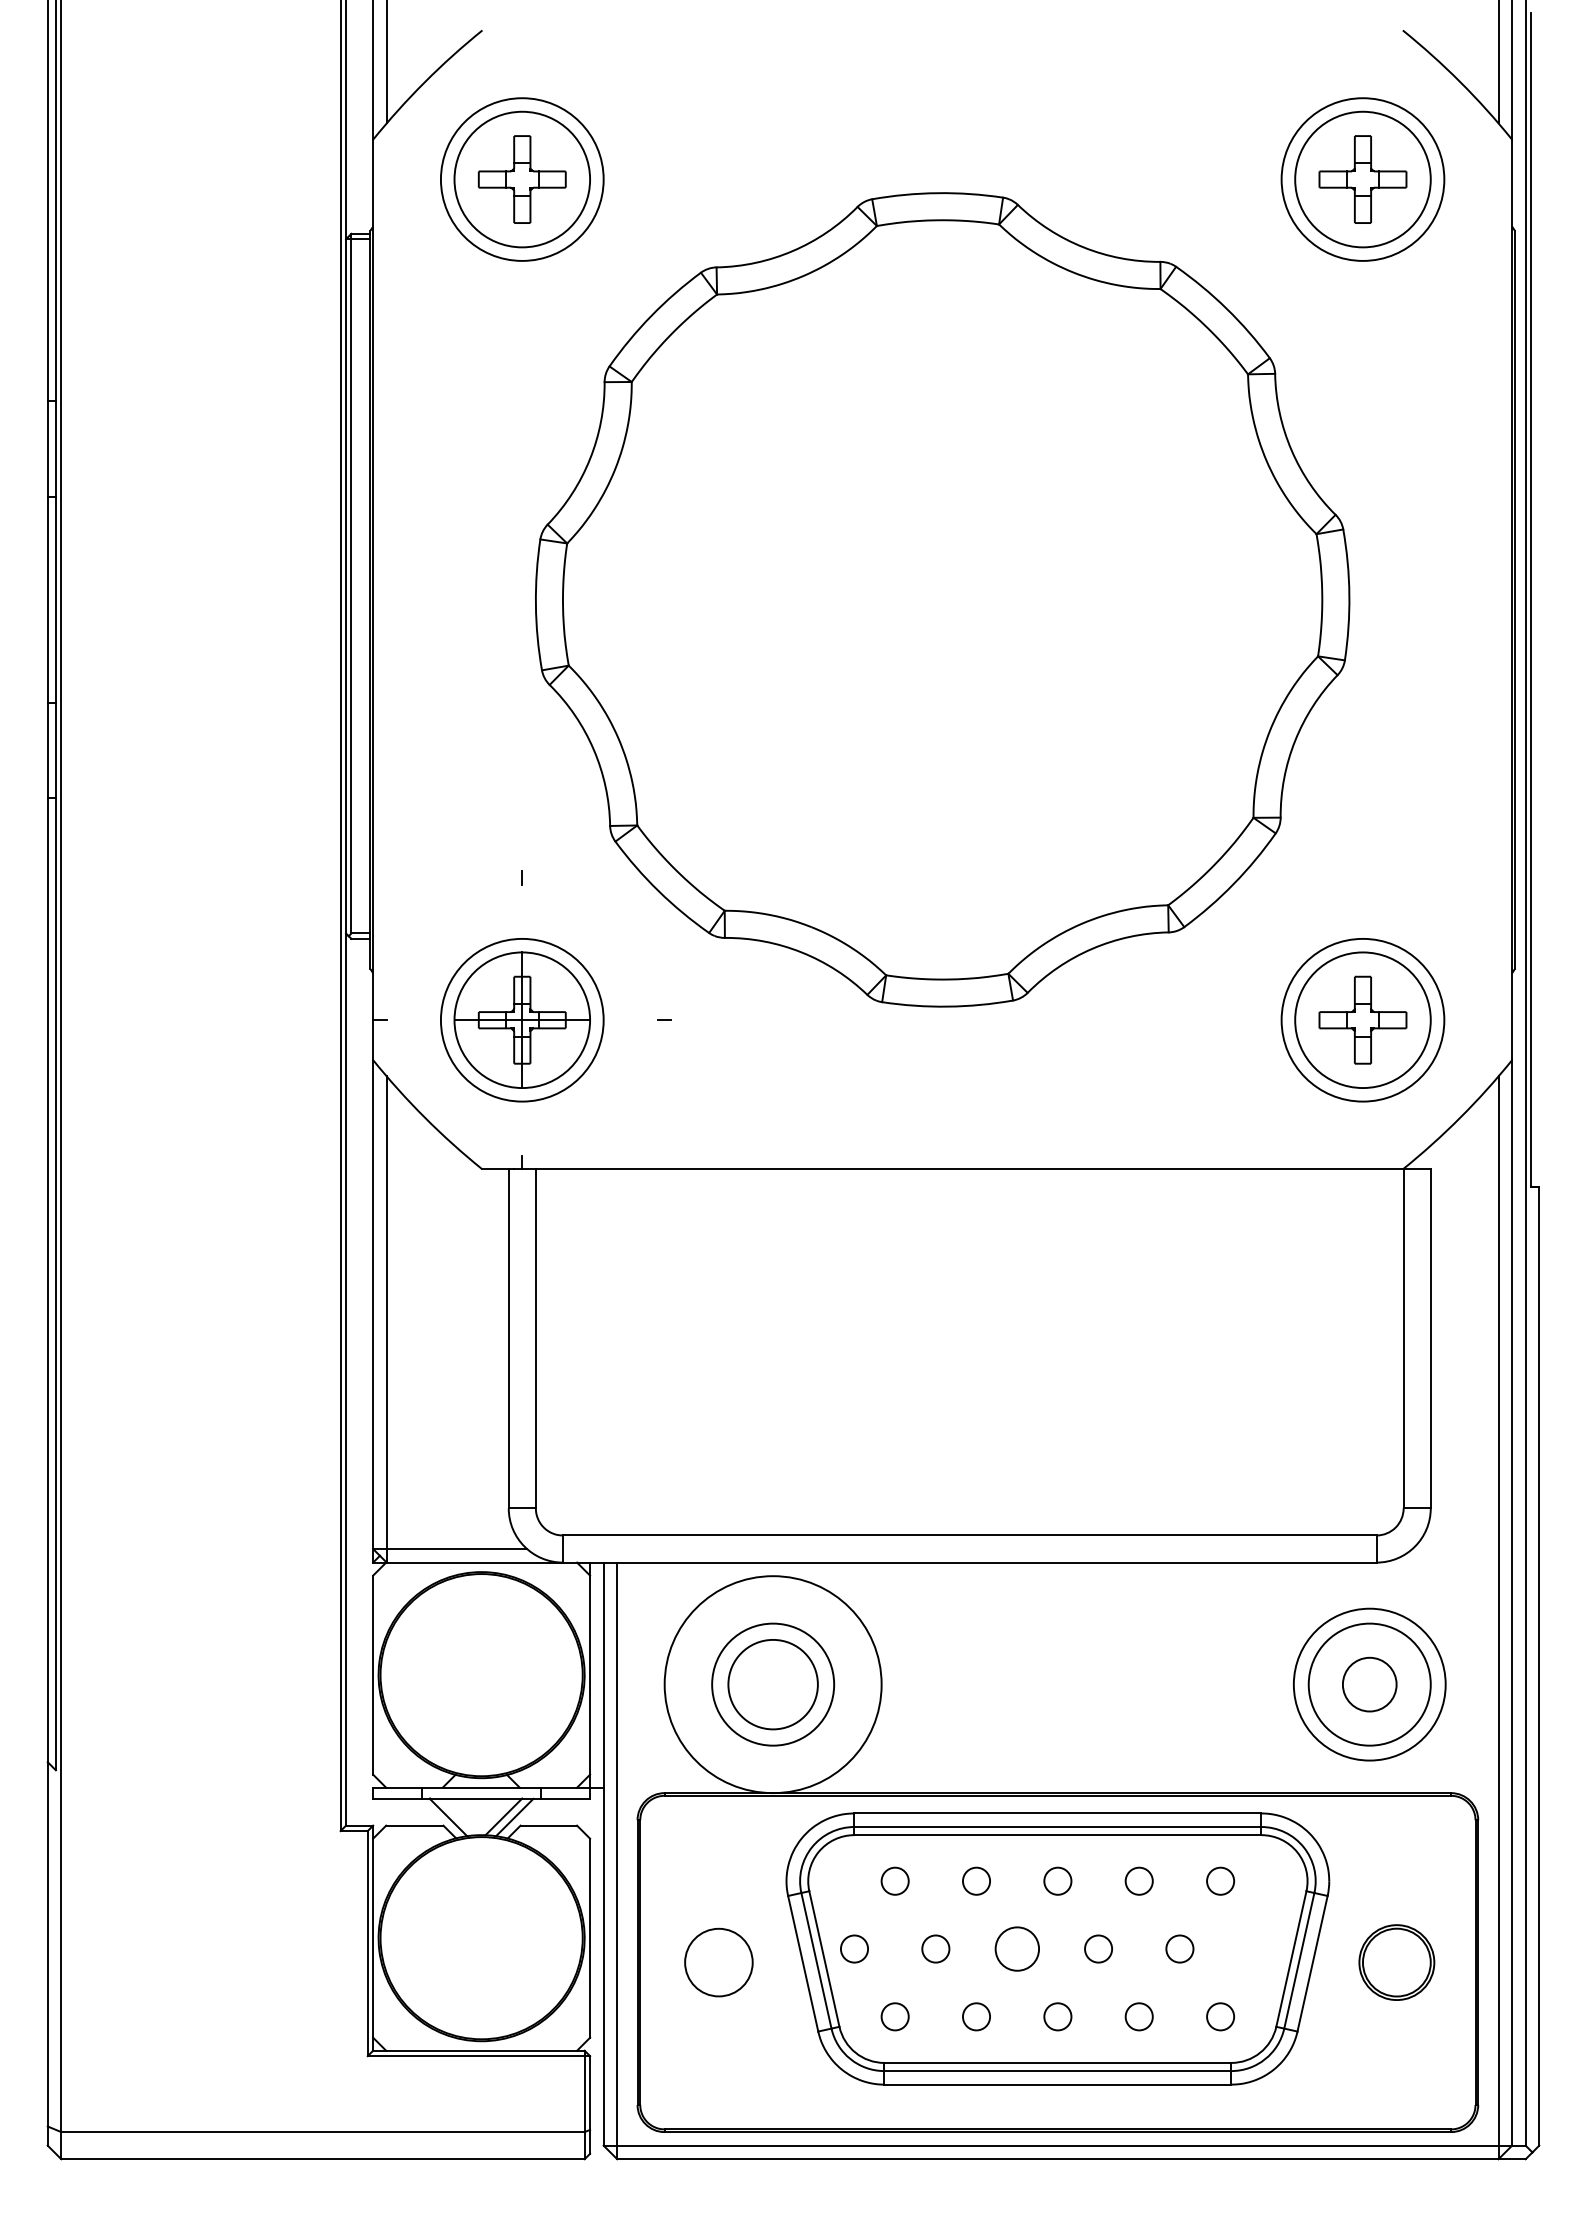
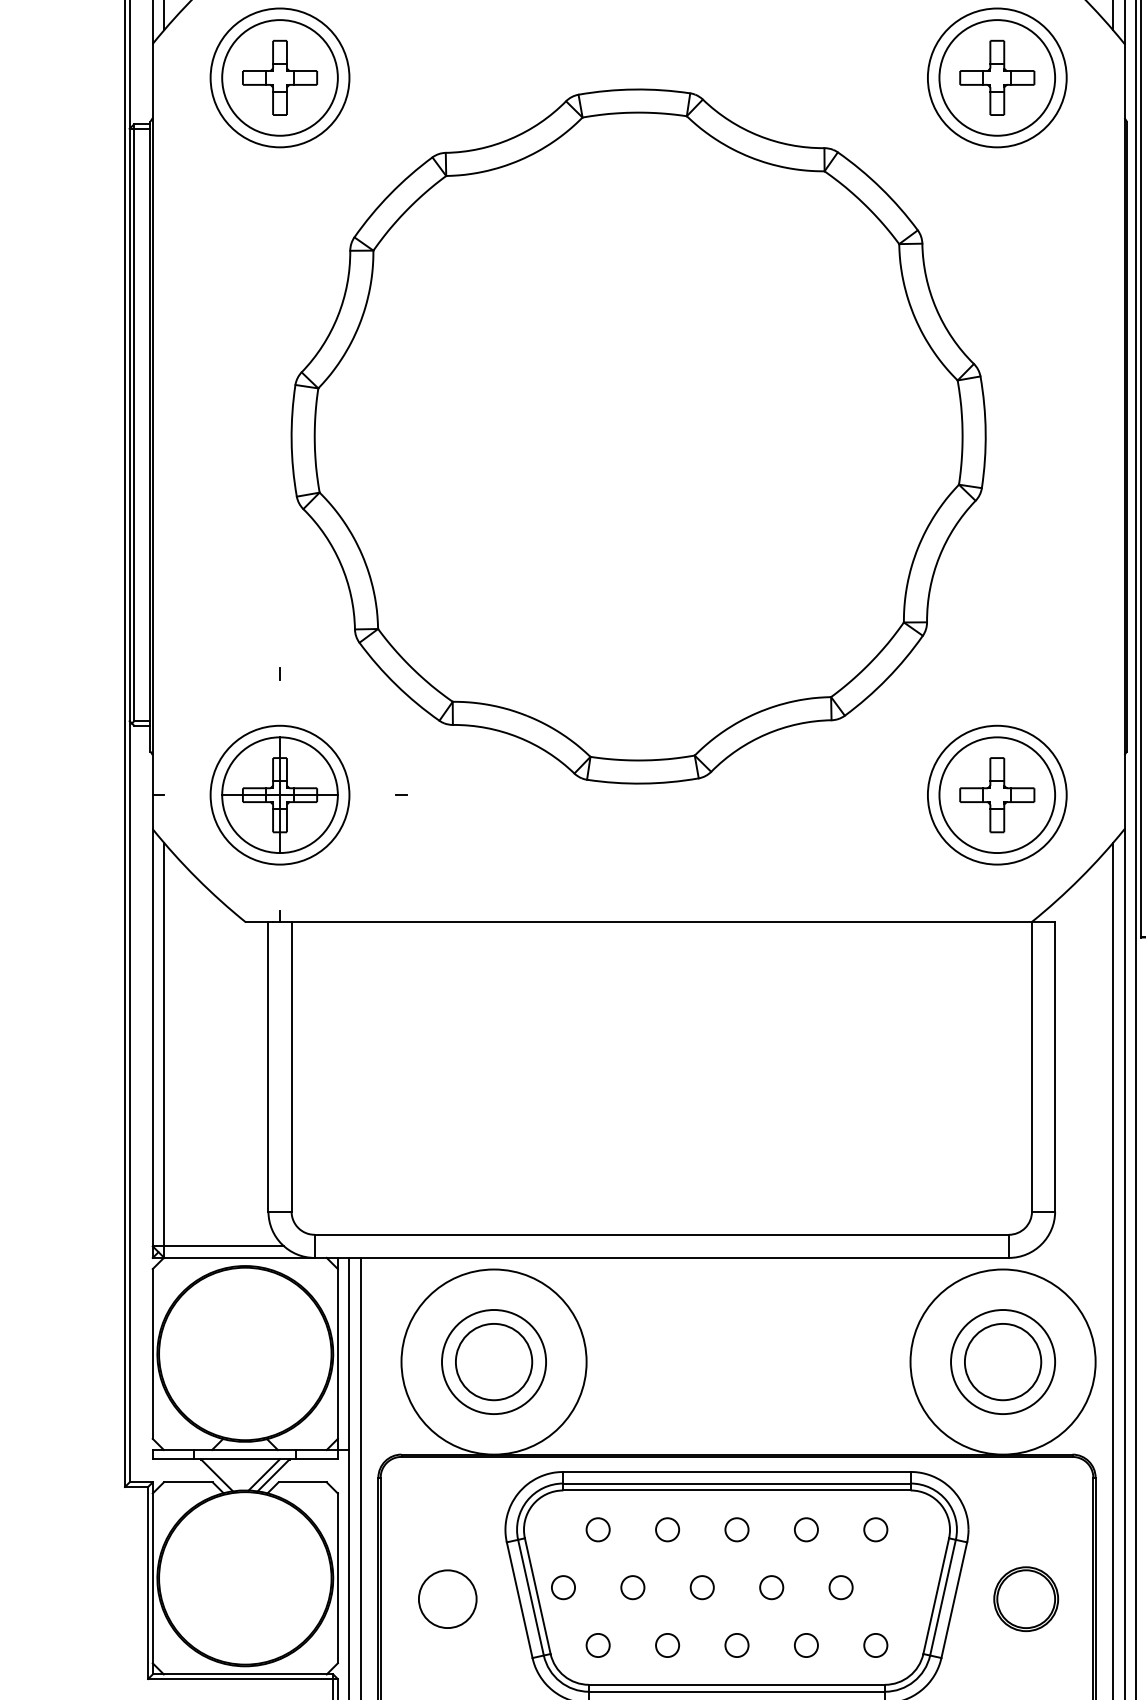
circle: (1369, 1684) -> (1002, 1361), size x1.43
circle: (1369, 1684) -> (1002, 1361), size x1.67
circle: (1016, 1948) -> (701, 1587), size x0.62

